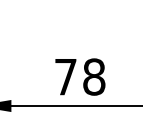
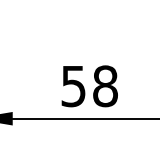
text: (65, 77) -> (73, 86), 78 -> 58

